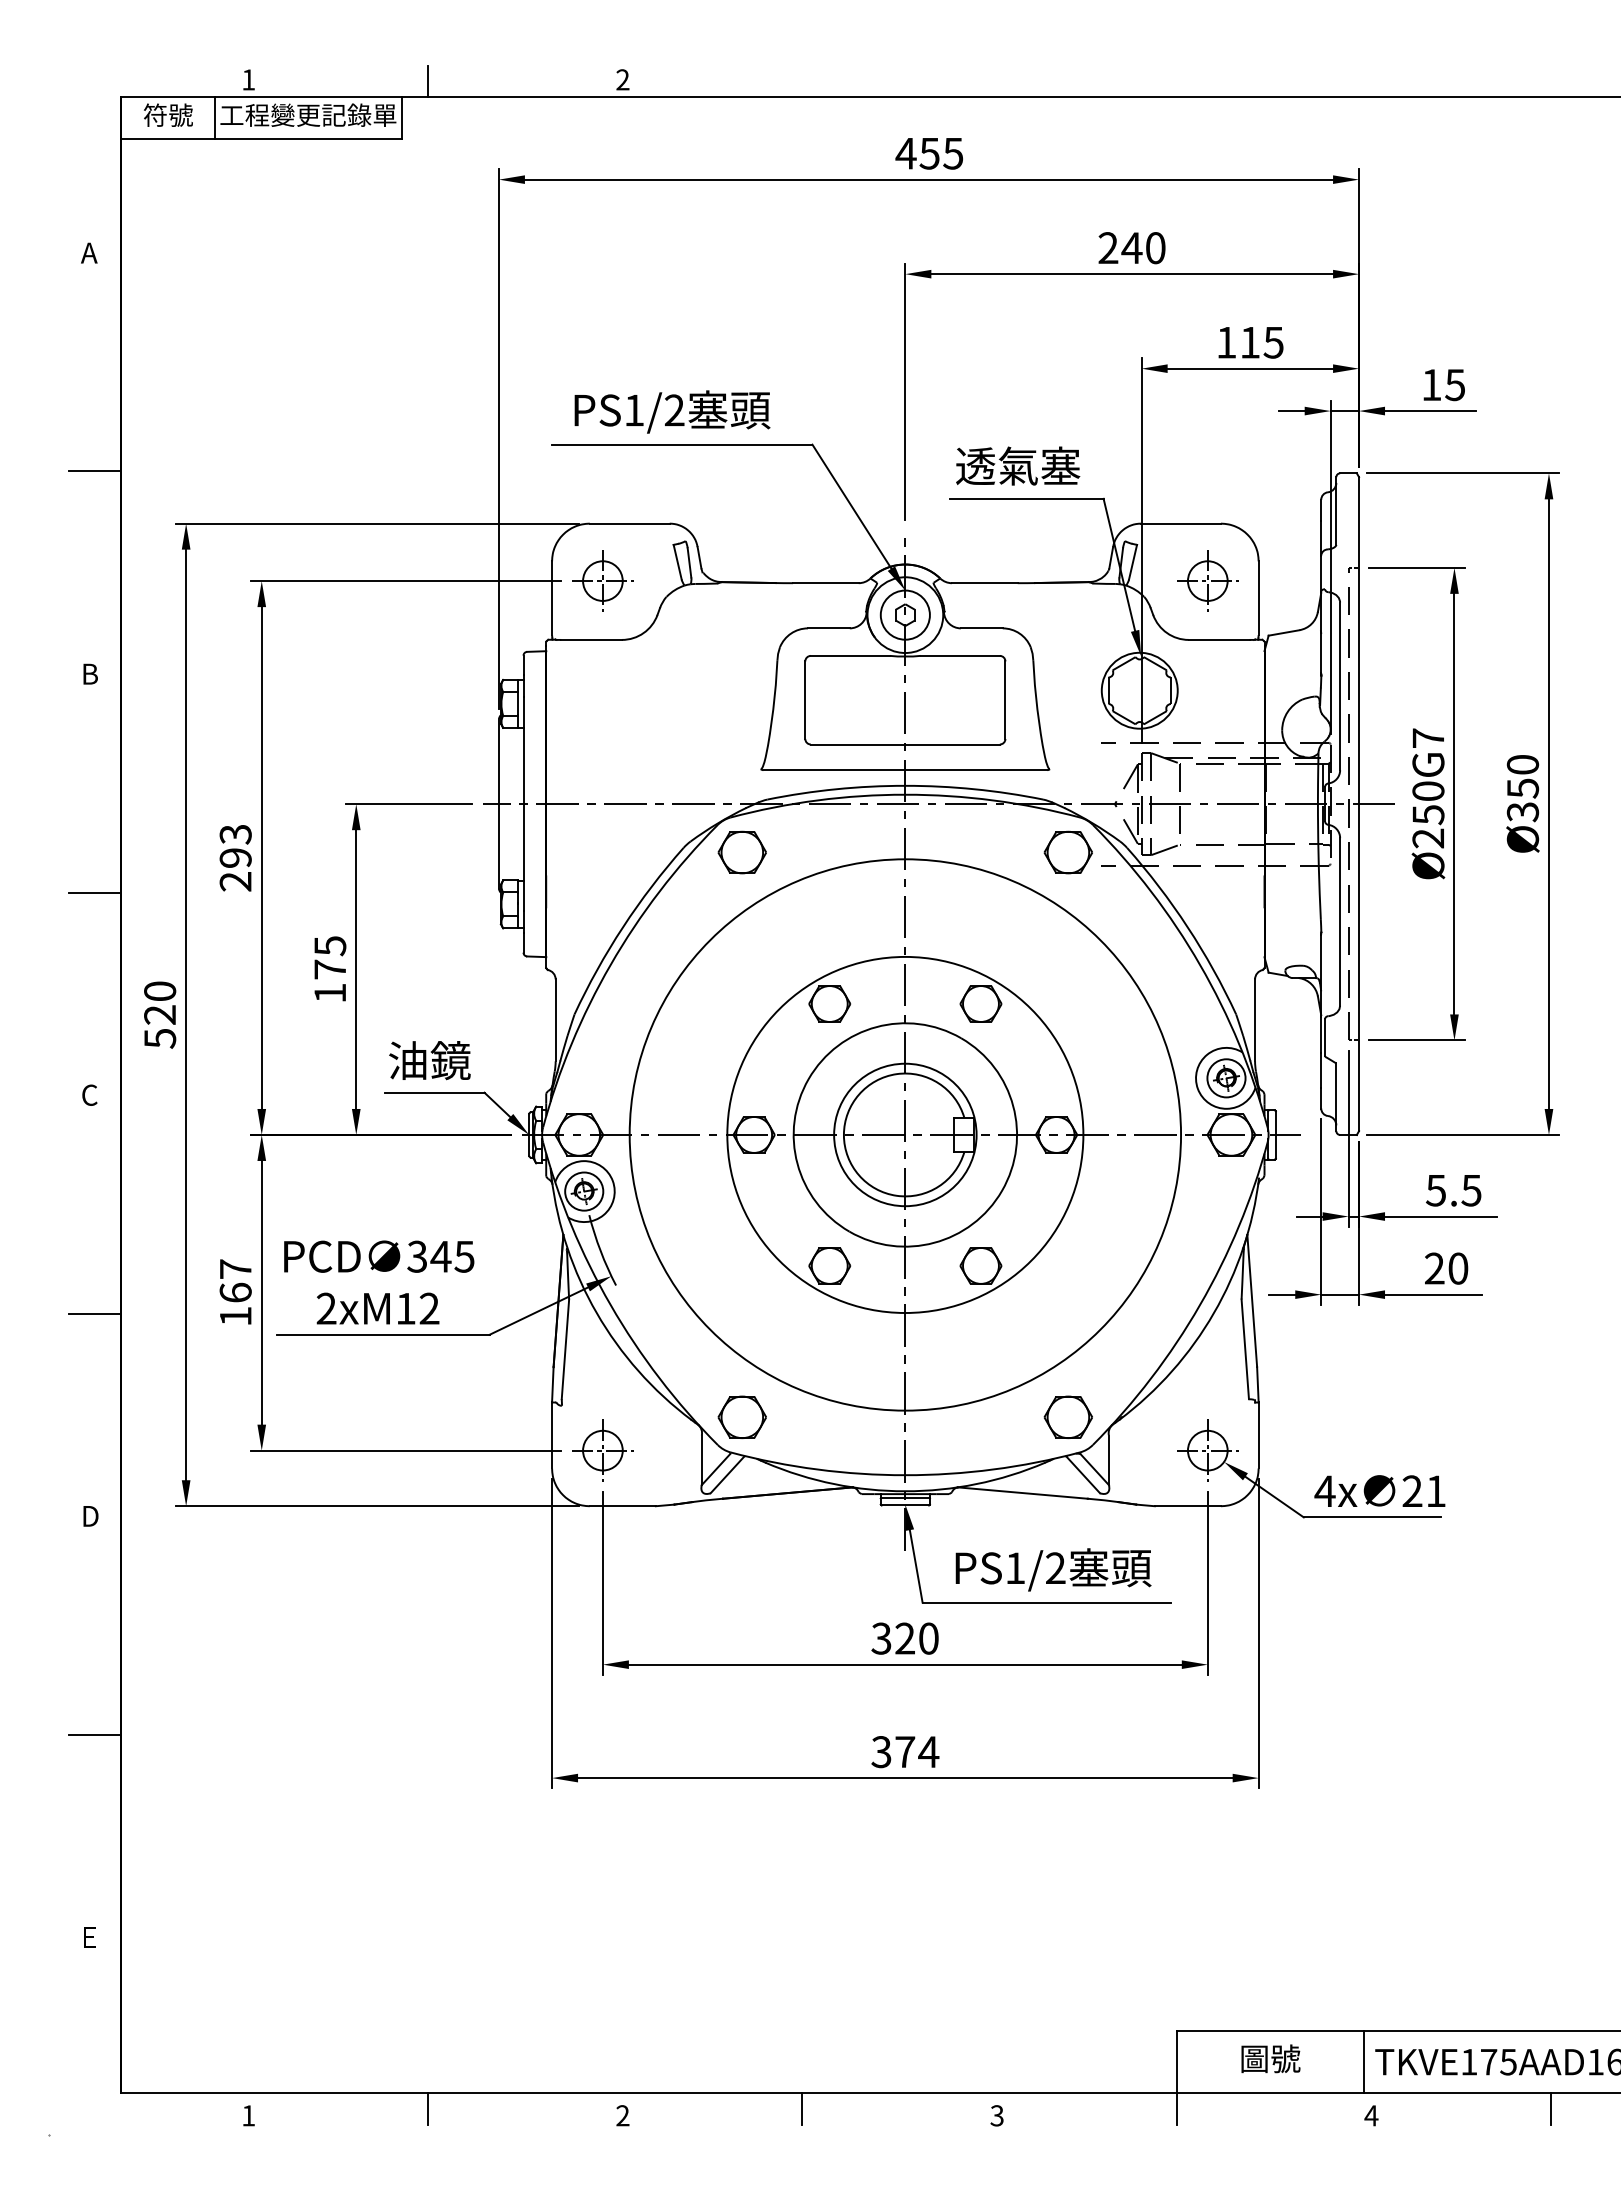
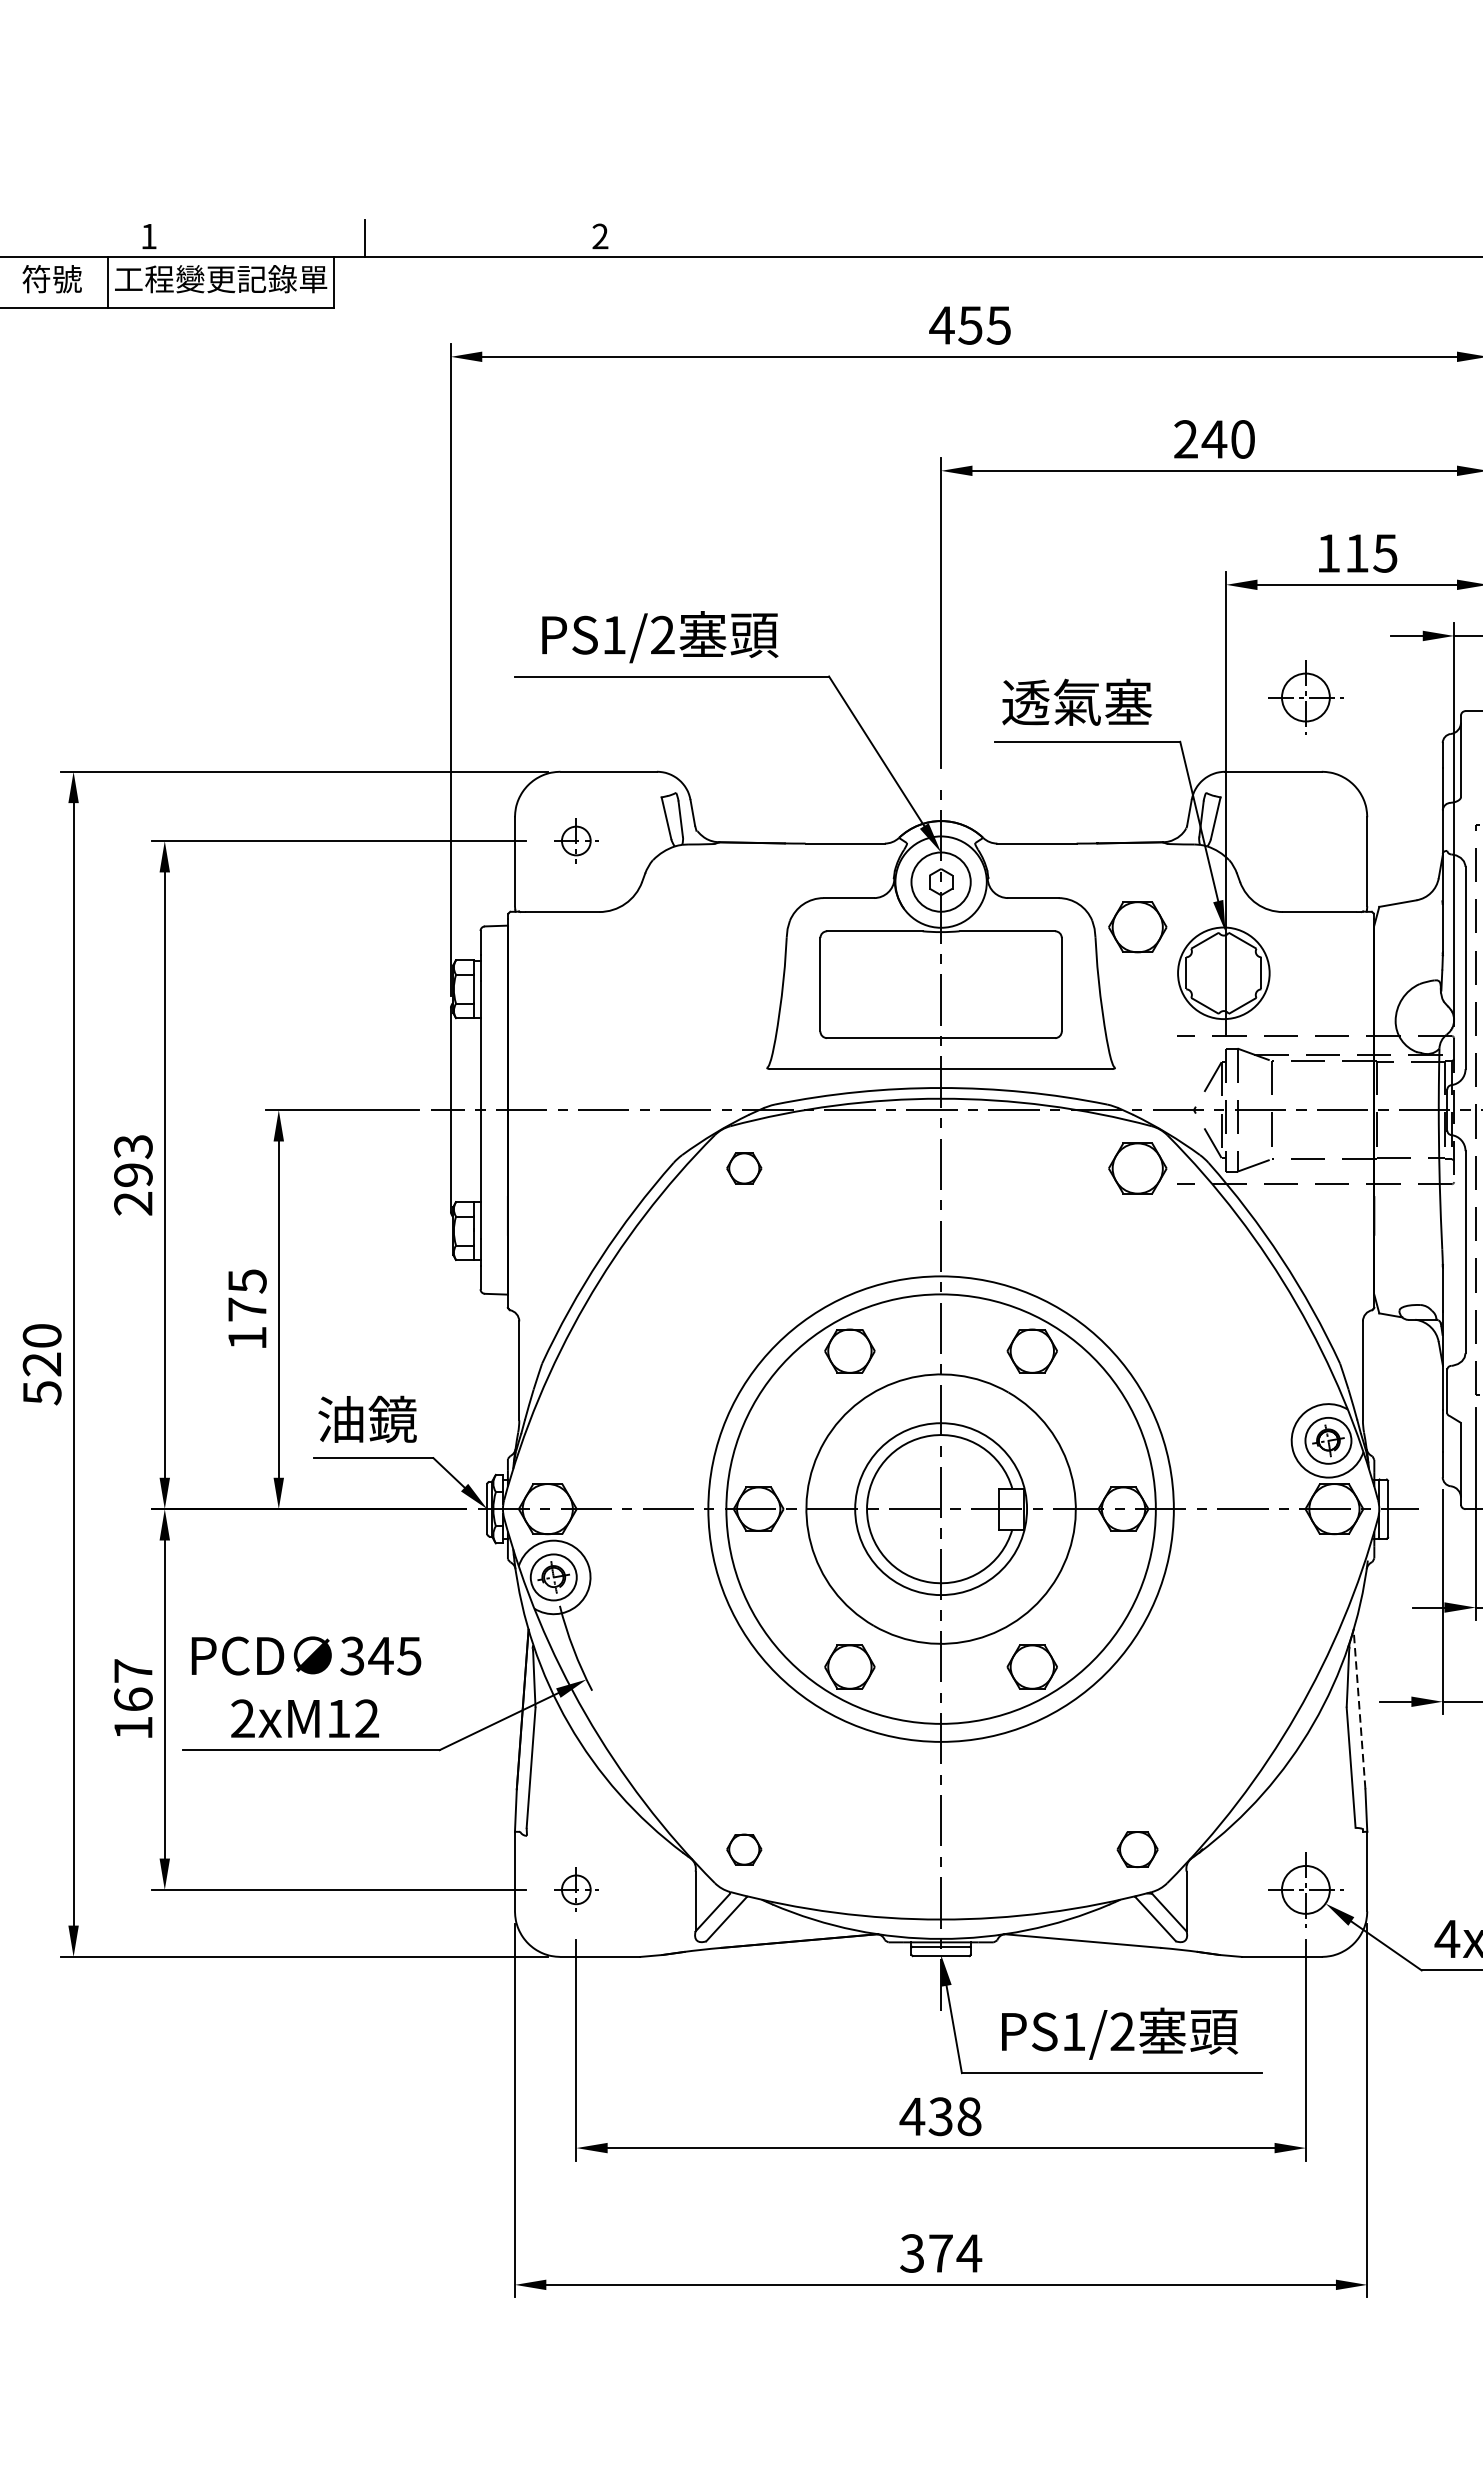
part: (602, 580) -> (575, 840), size x0.6
part: (1207, 580) -> (1305, 696), moved
part: (1067, 652) -> (1136, 927), added
part: (741, 852) -> (743, 1168), size x0.6
circle: (905, 1134) -> (941, 1508), size x0.7
line: (1252, 1300) -> (1359, 1708), solid -> dashed
part: (741, 1416) -> (743, 1848), size x0.6
part: (1067, 1416) -> (1136, 1848), size x0.7
part: (602, 1450) -> (575, 1889), size x0.6
text: (904, 1638) -> (940, 2116), 320 -> 438

